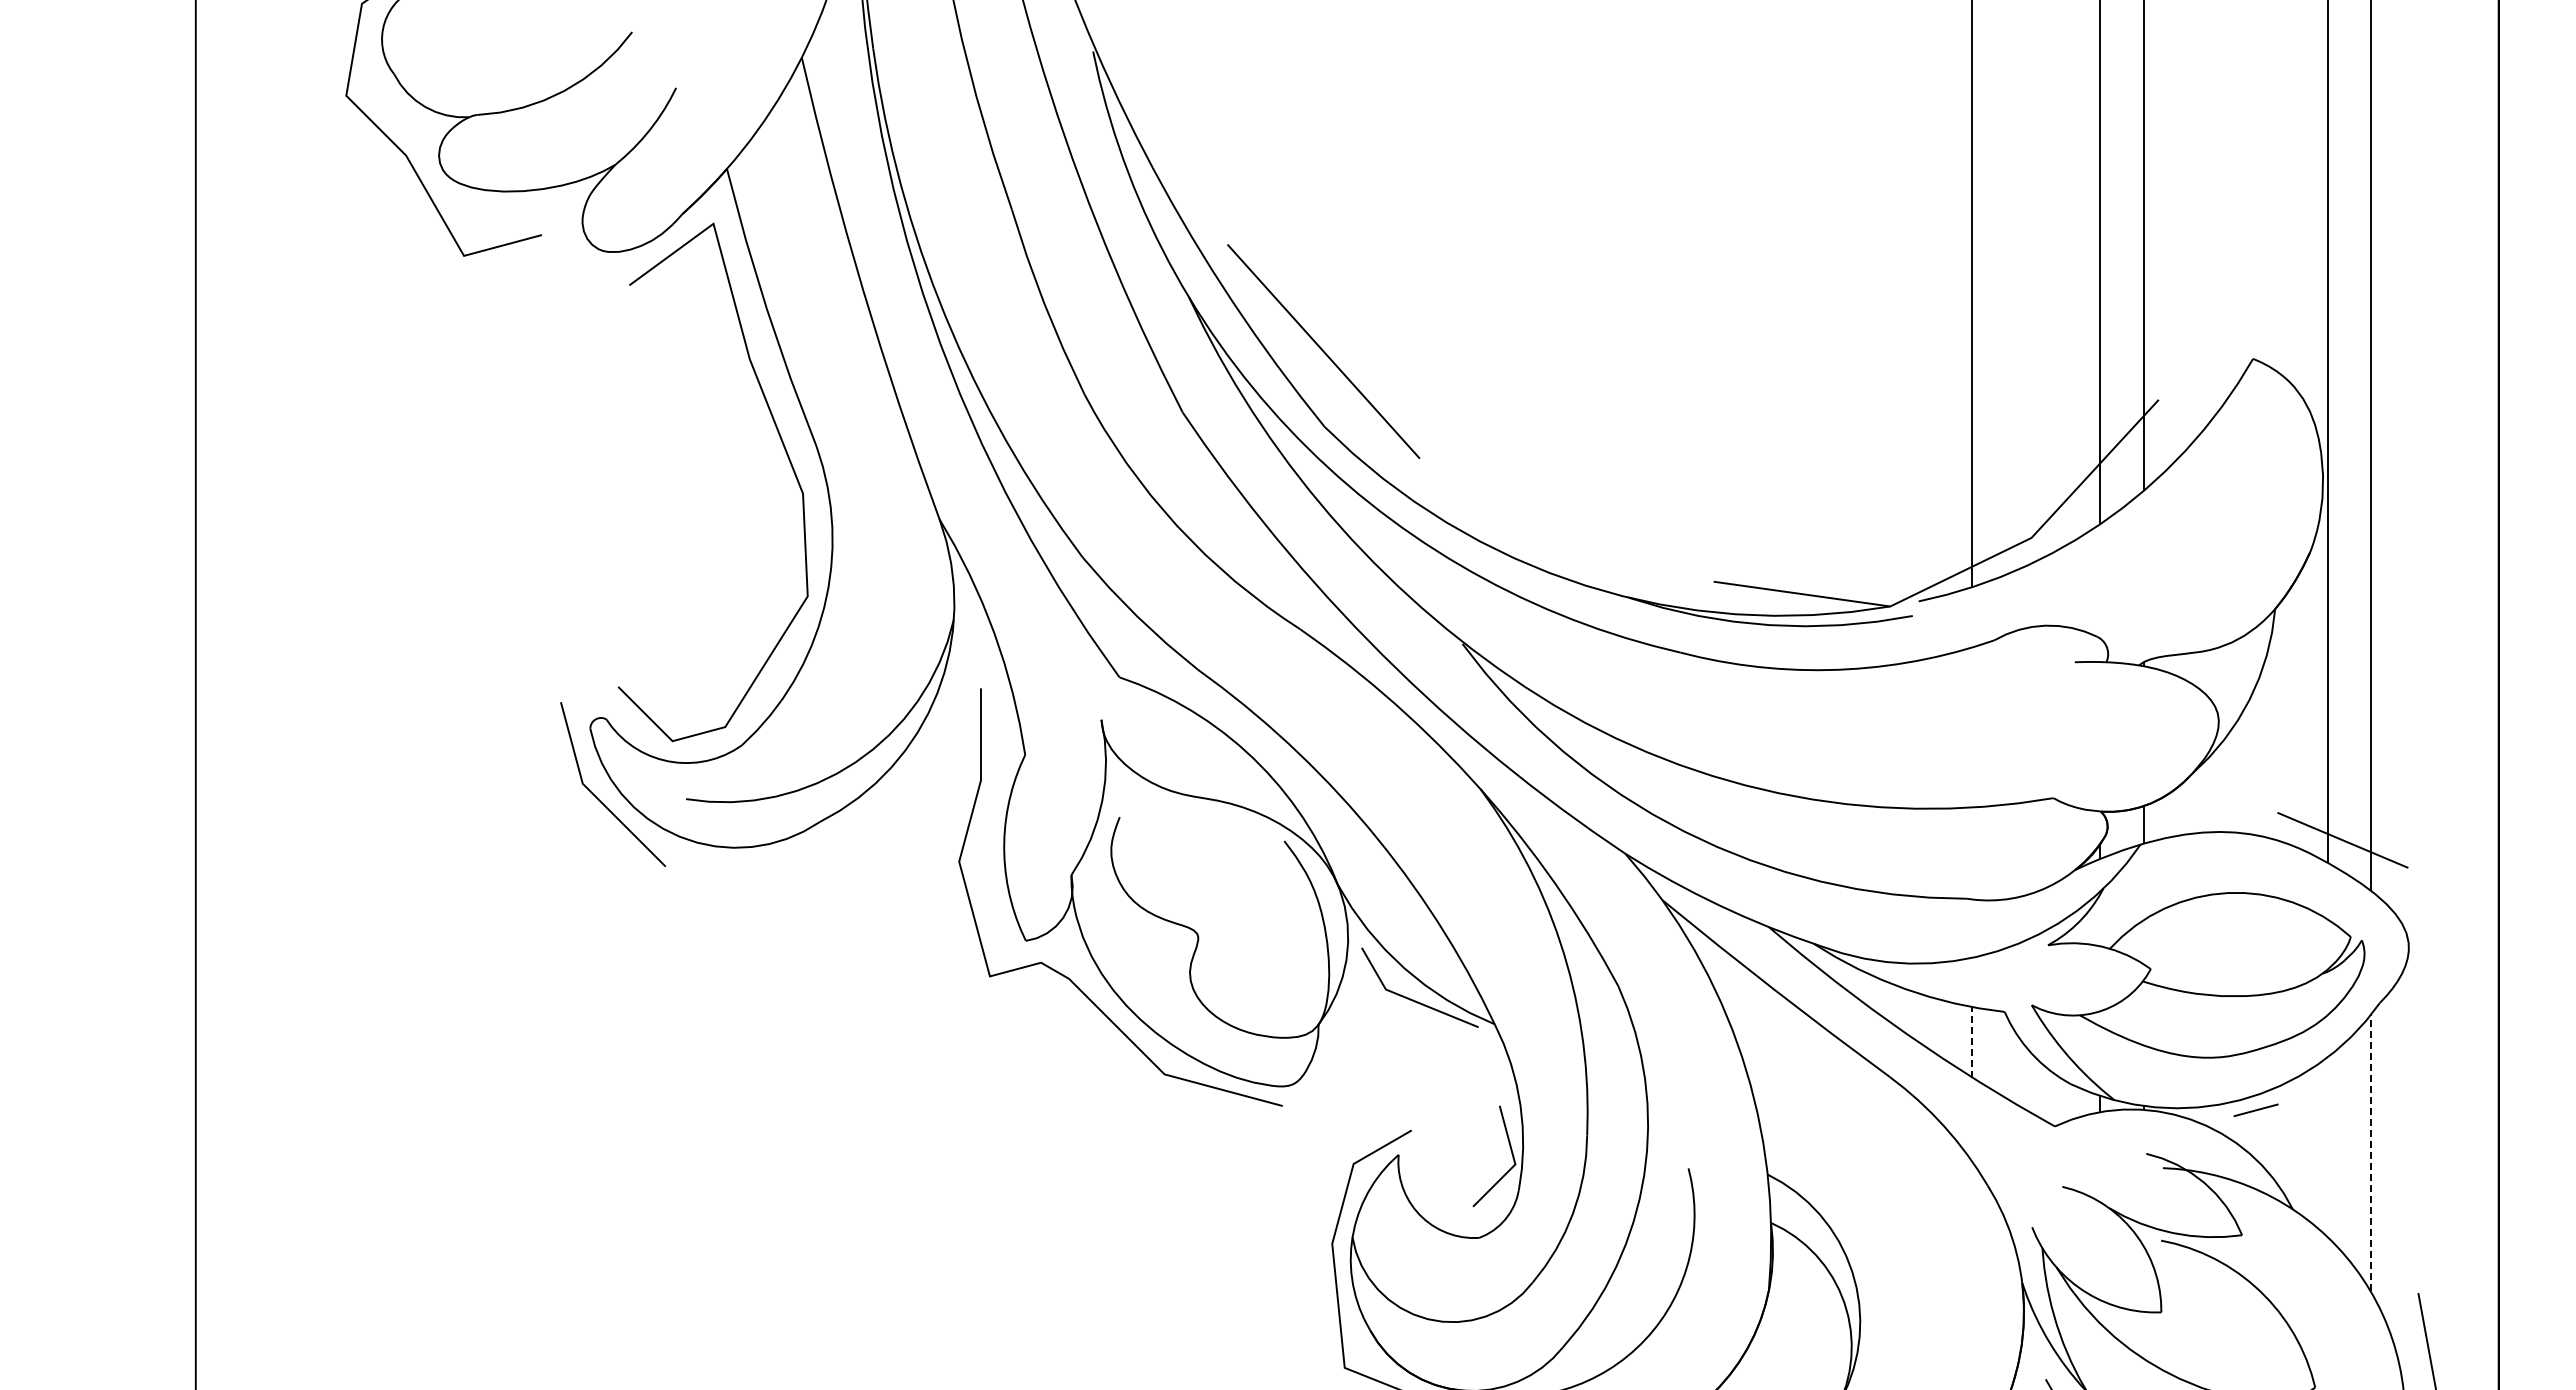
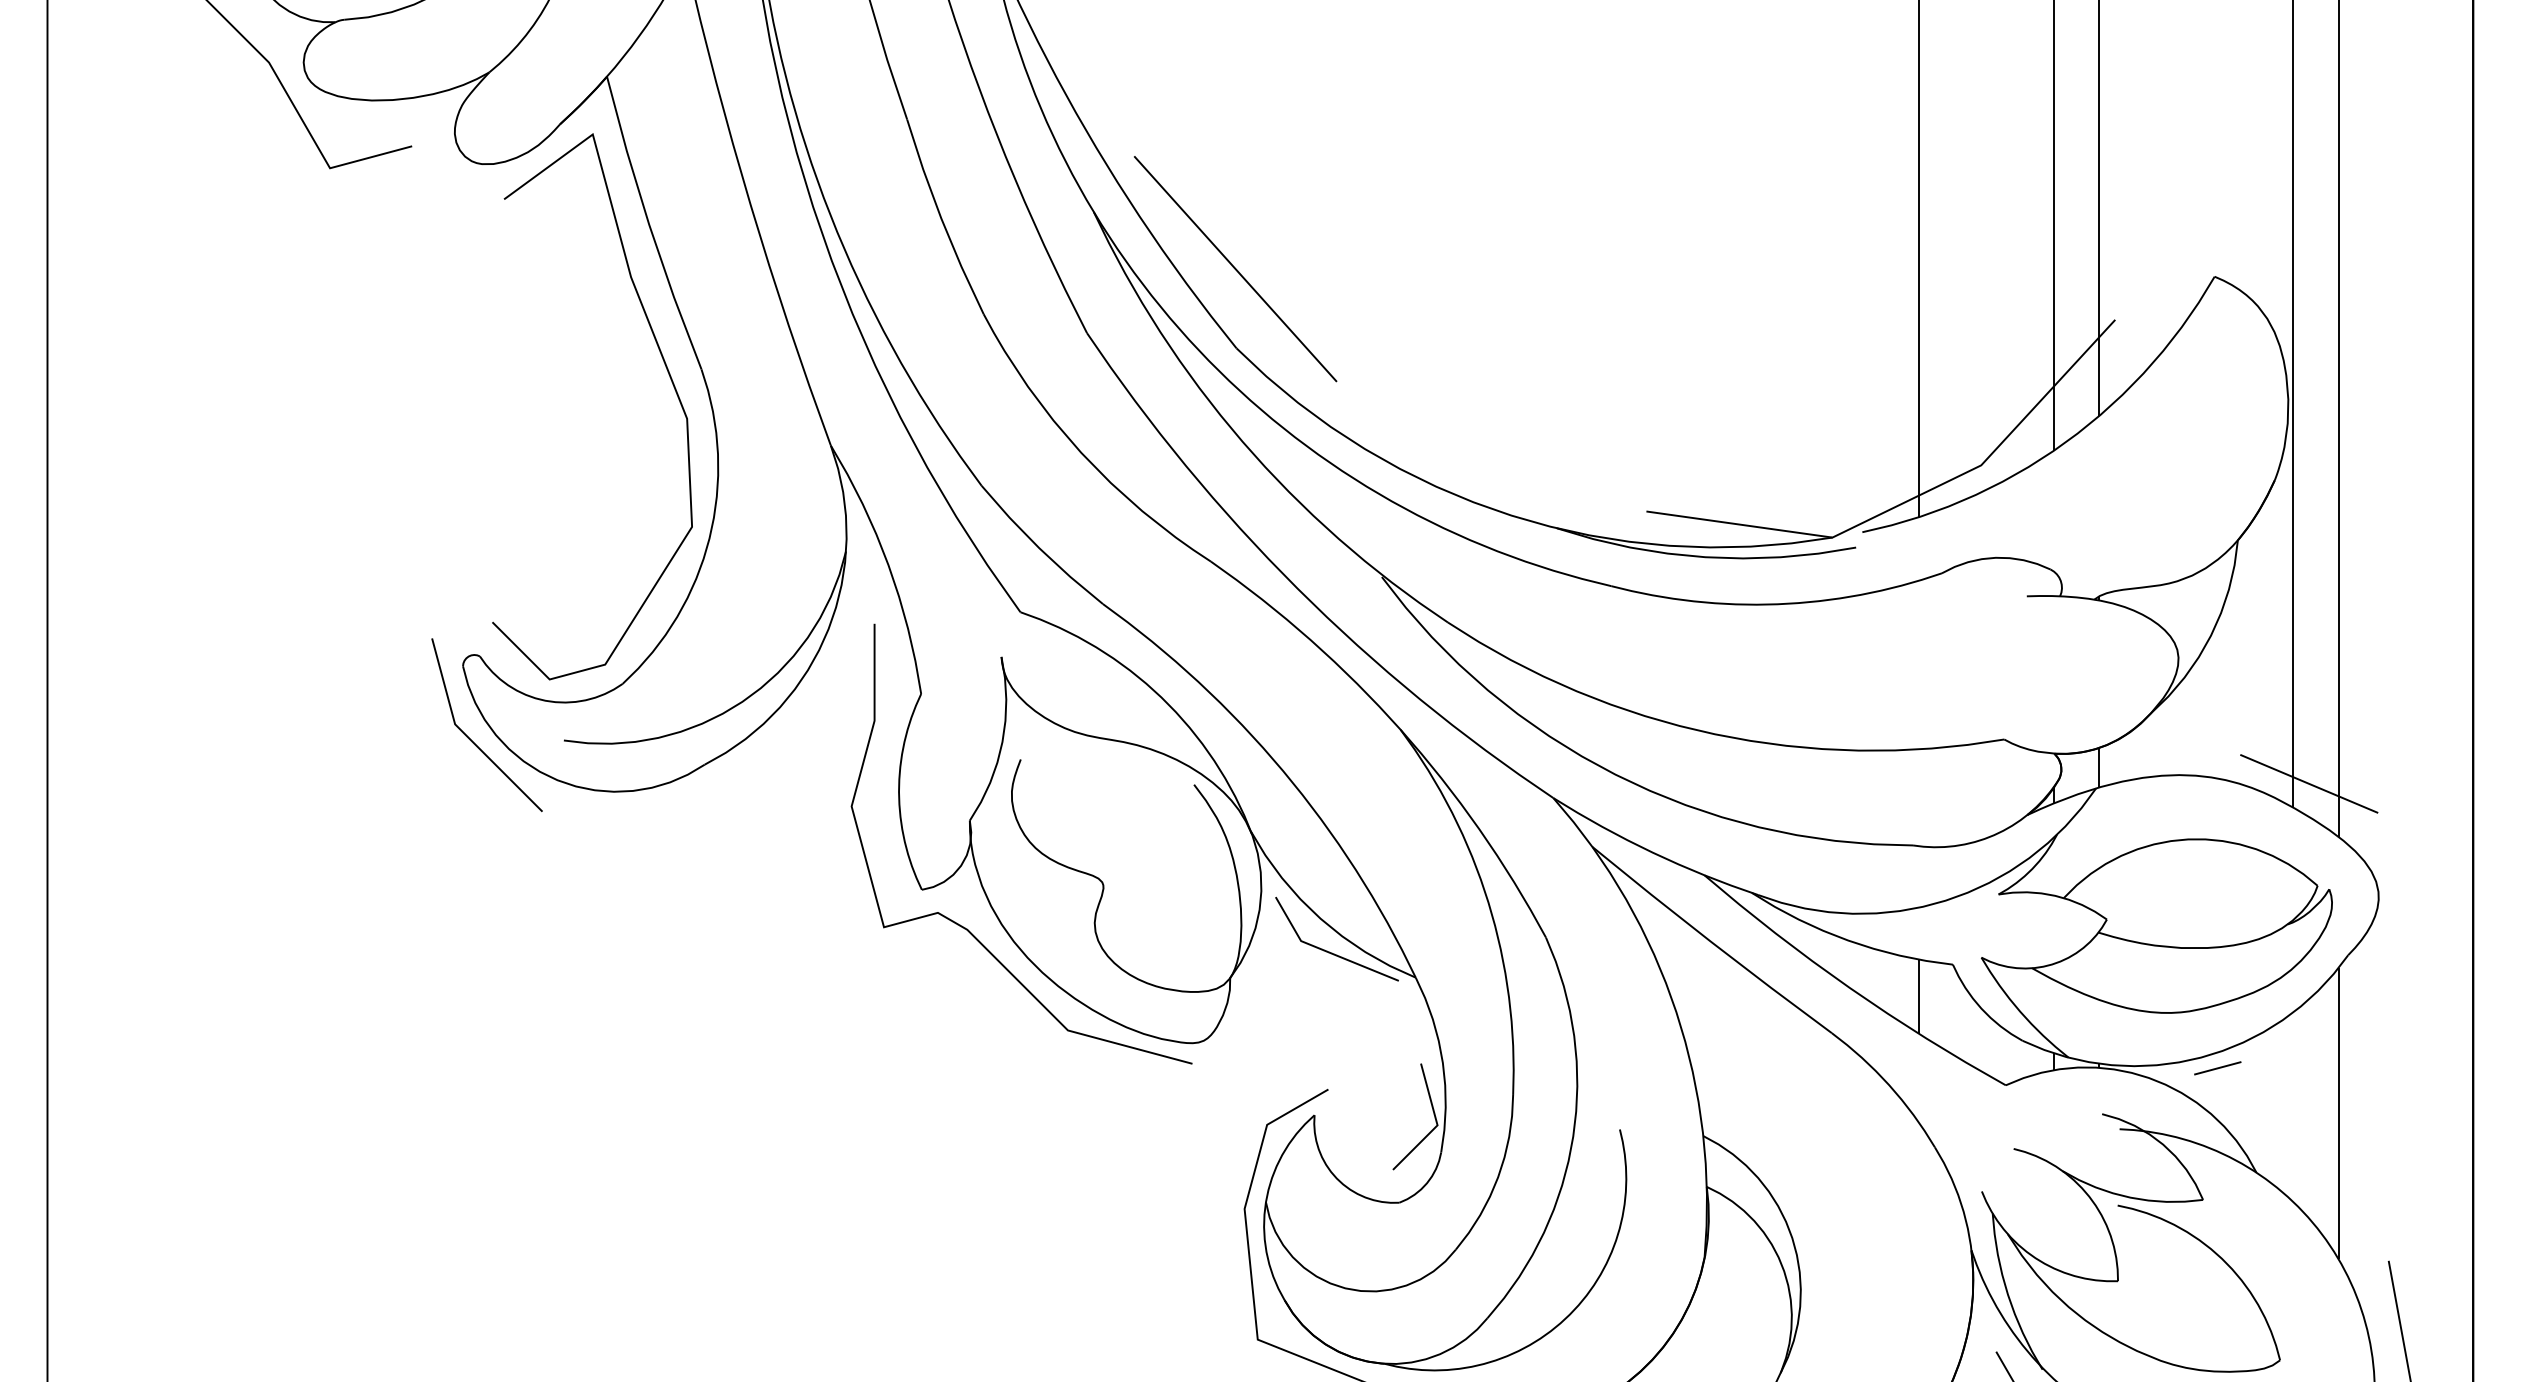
line: (1972, 1041) -> (1919, 995), dashed -> solid
line: (2370, 1152) -> (2338, 1112), dashed -> solid

